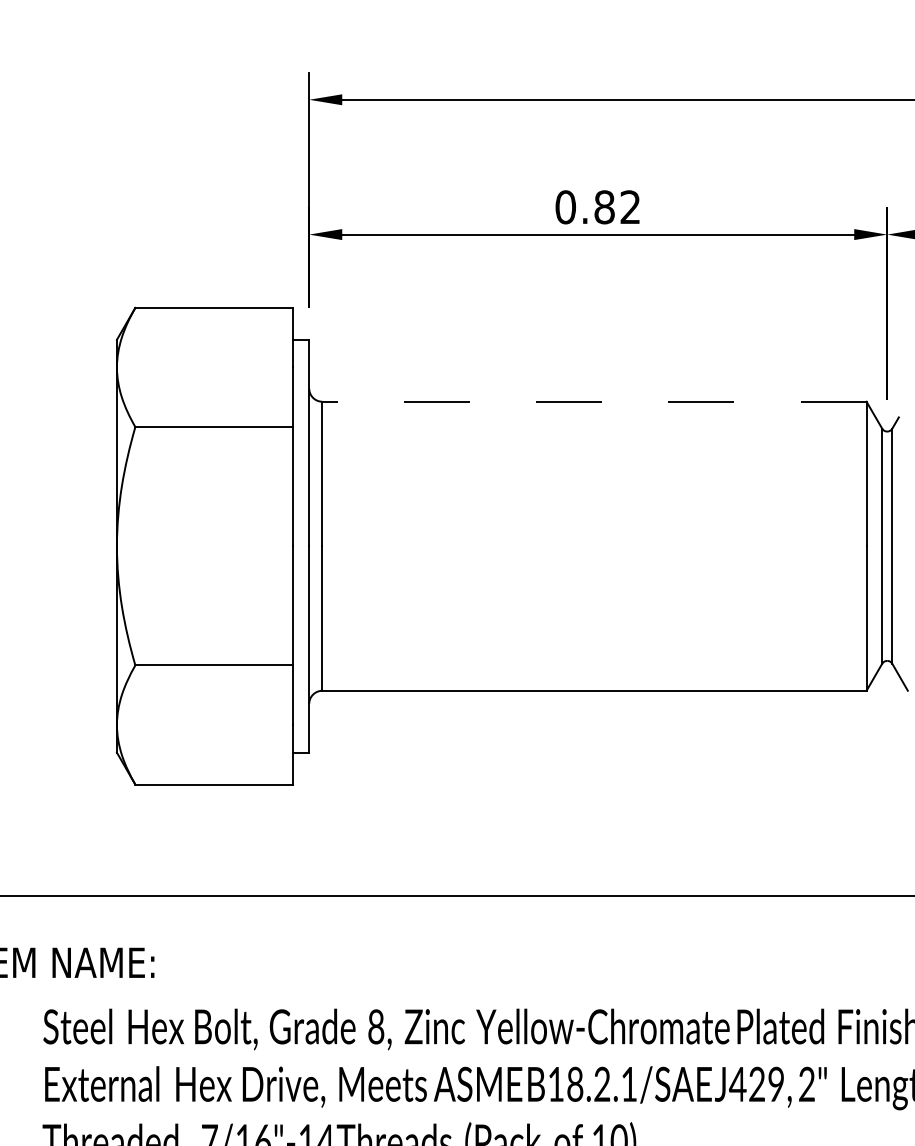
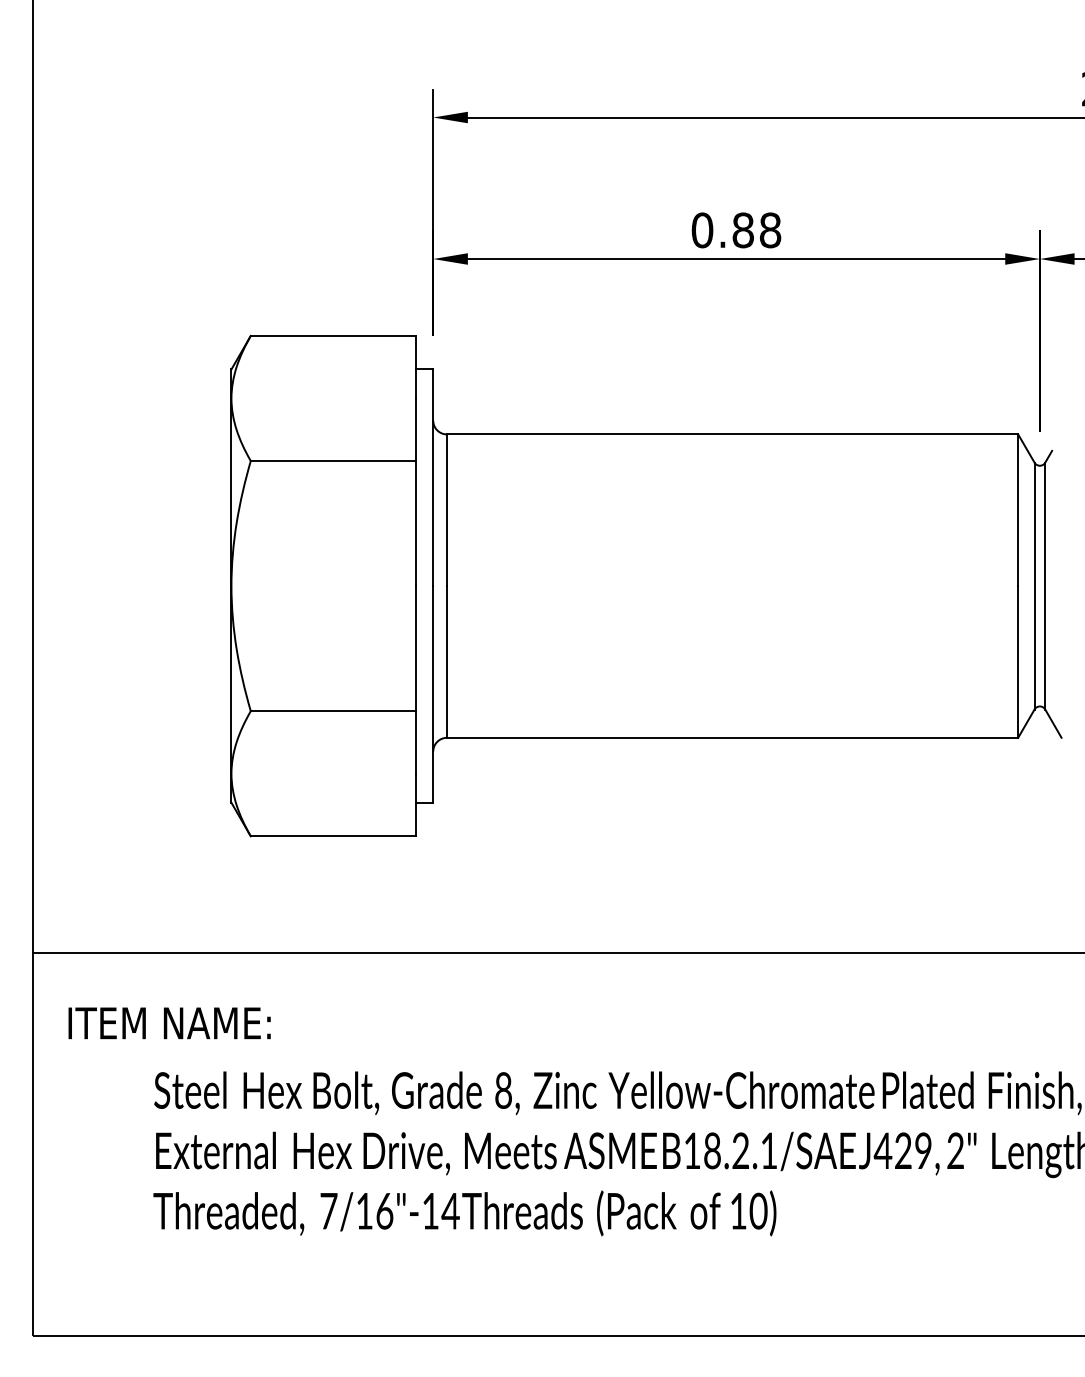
text: (630, 207) -> (770, 230), 0.82 -> 0.88
line: (594, 401) -> (732, 434), dashed -> solid

